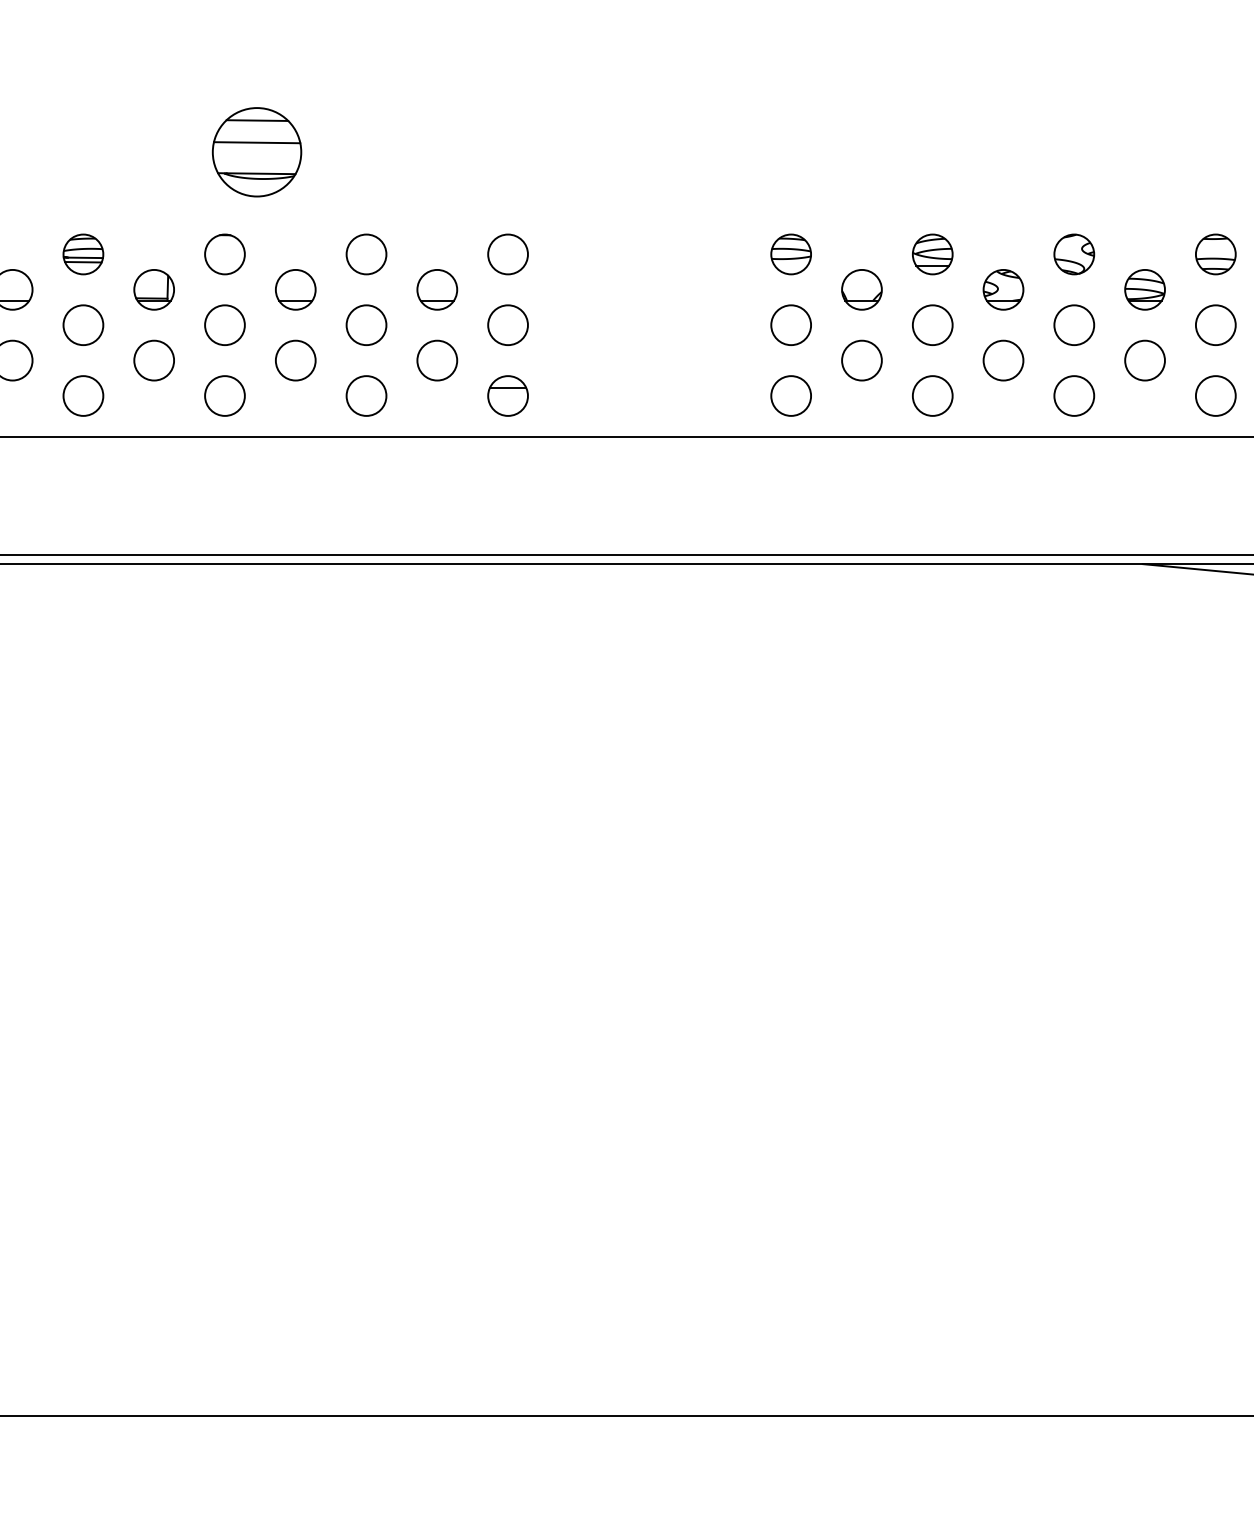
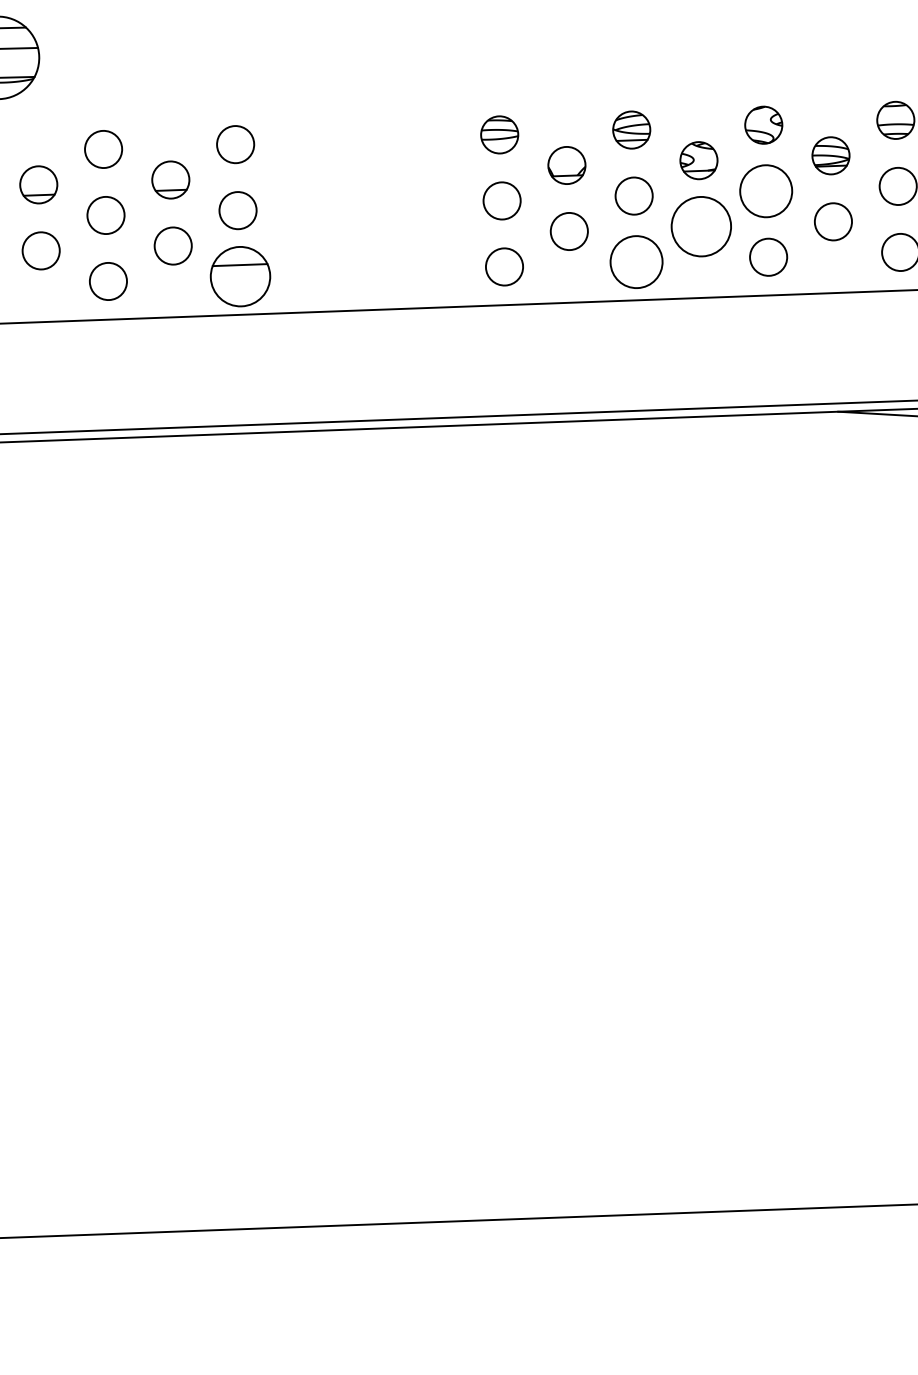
circle: (1074, 325) -> (766, 191), size x1.4
circle: (1003, 360) -> (701, 226), size x1.6
part: (507, 395) -> (239, 276), size x1.6
circle: (932, 395) -> (636, 261), size x1.4

